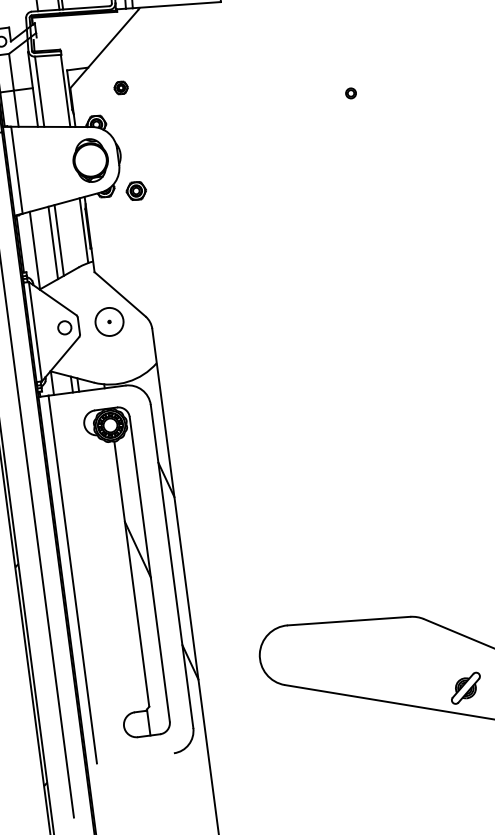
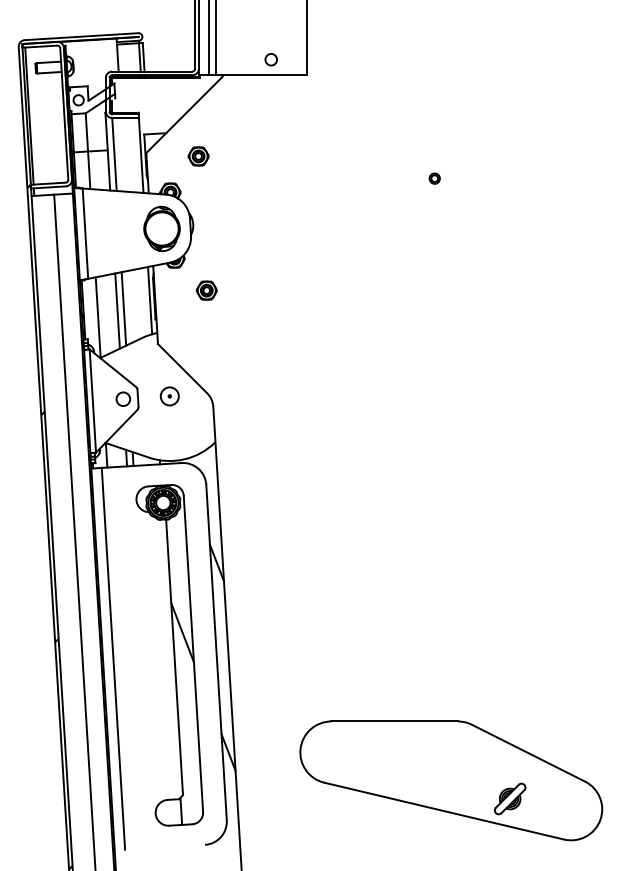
part: (121, 87) -> (198, 156), size x1.43
part: (136, 190) -> (206, 290), moved
circle: (109, 322) -> (169, 396), size x0.62

